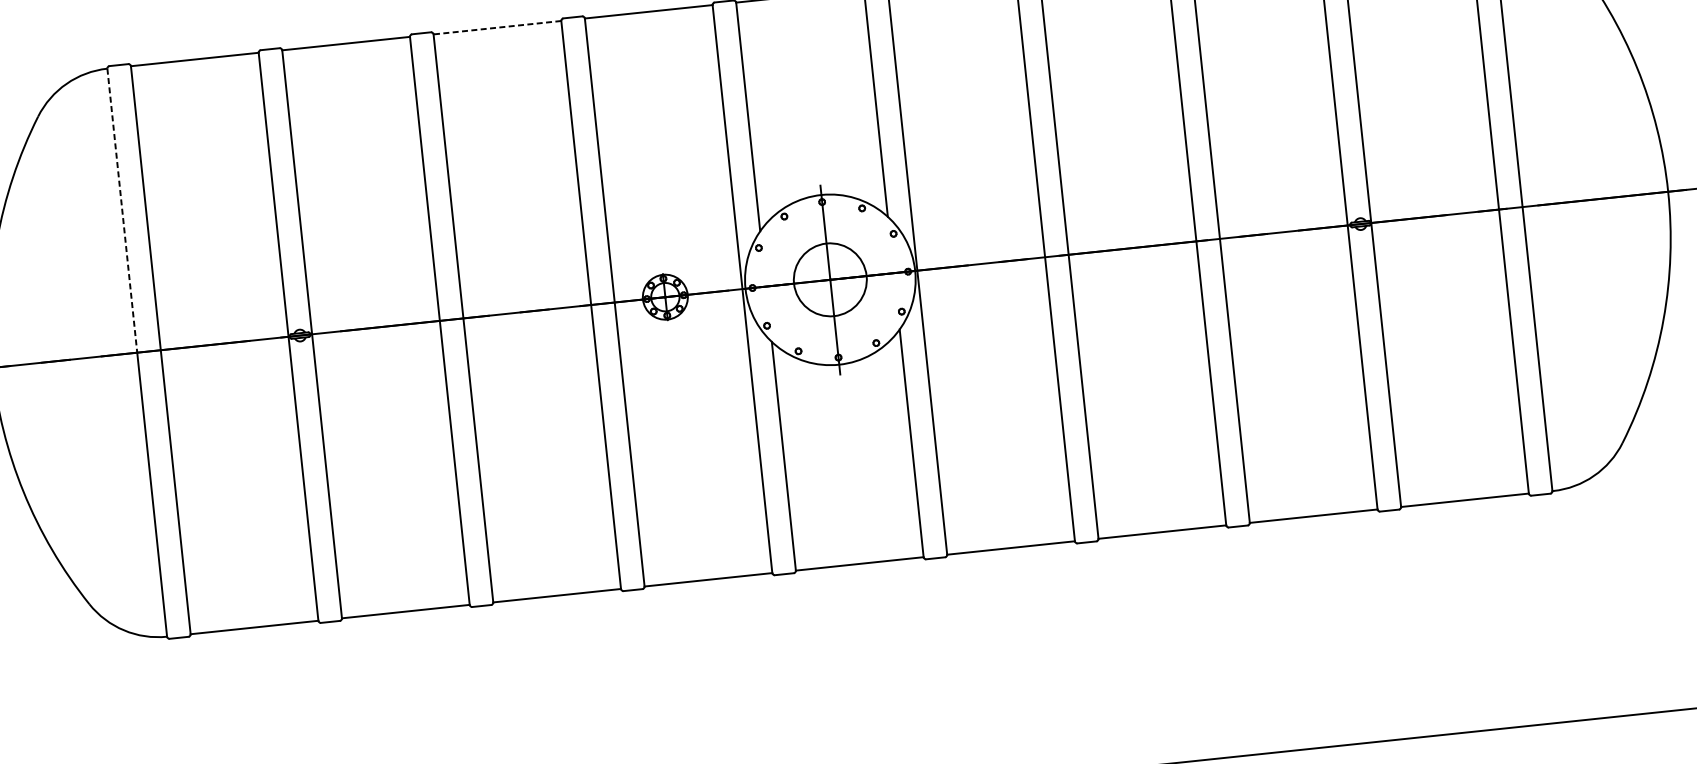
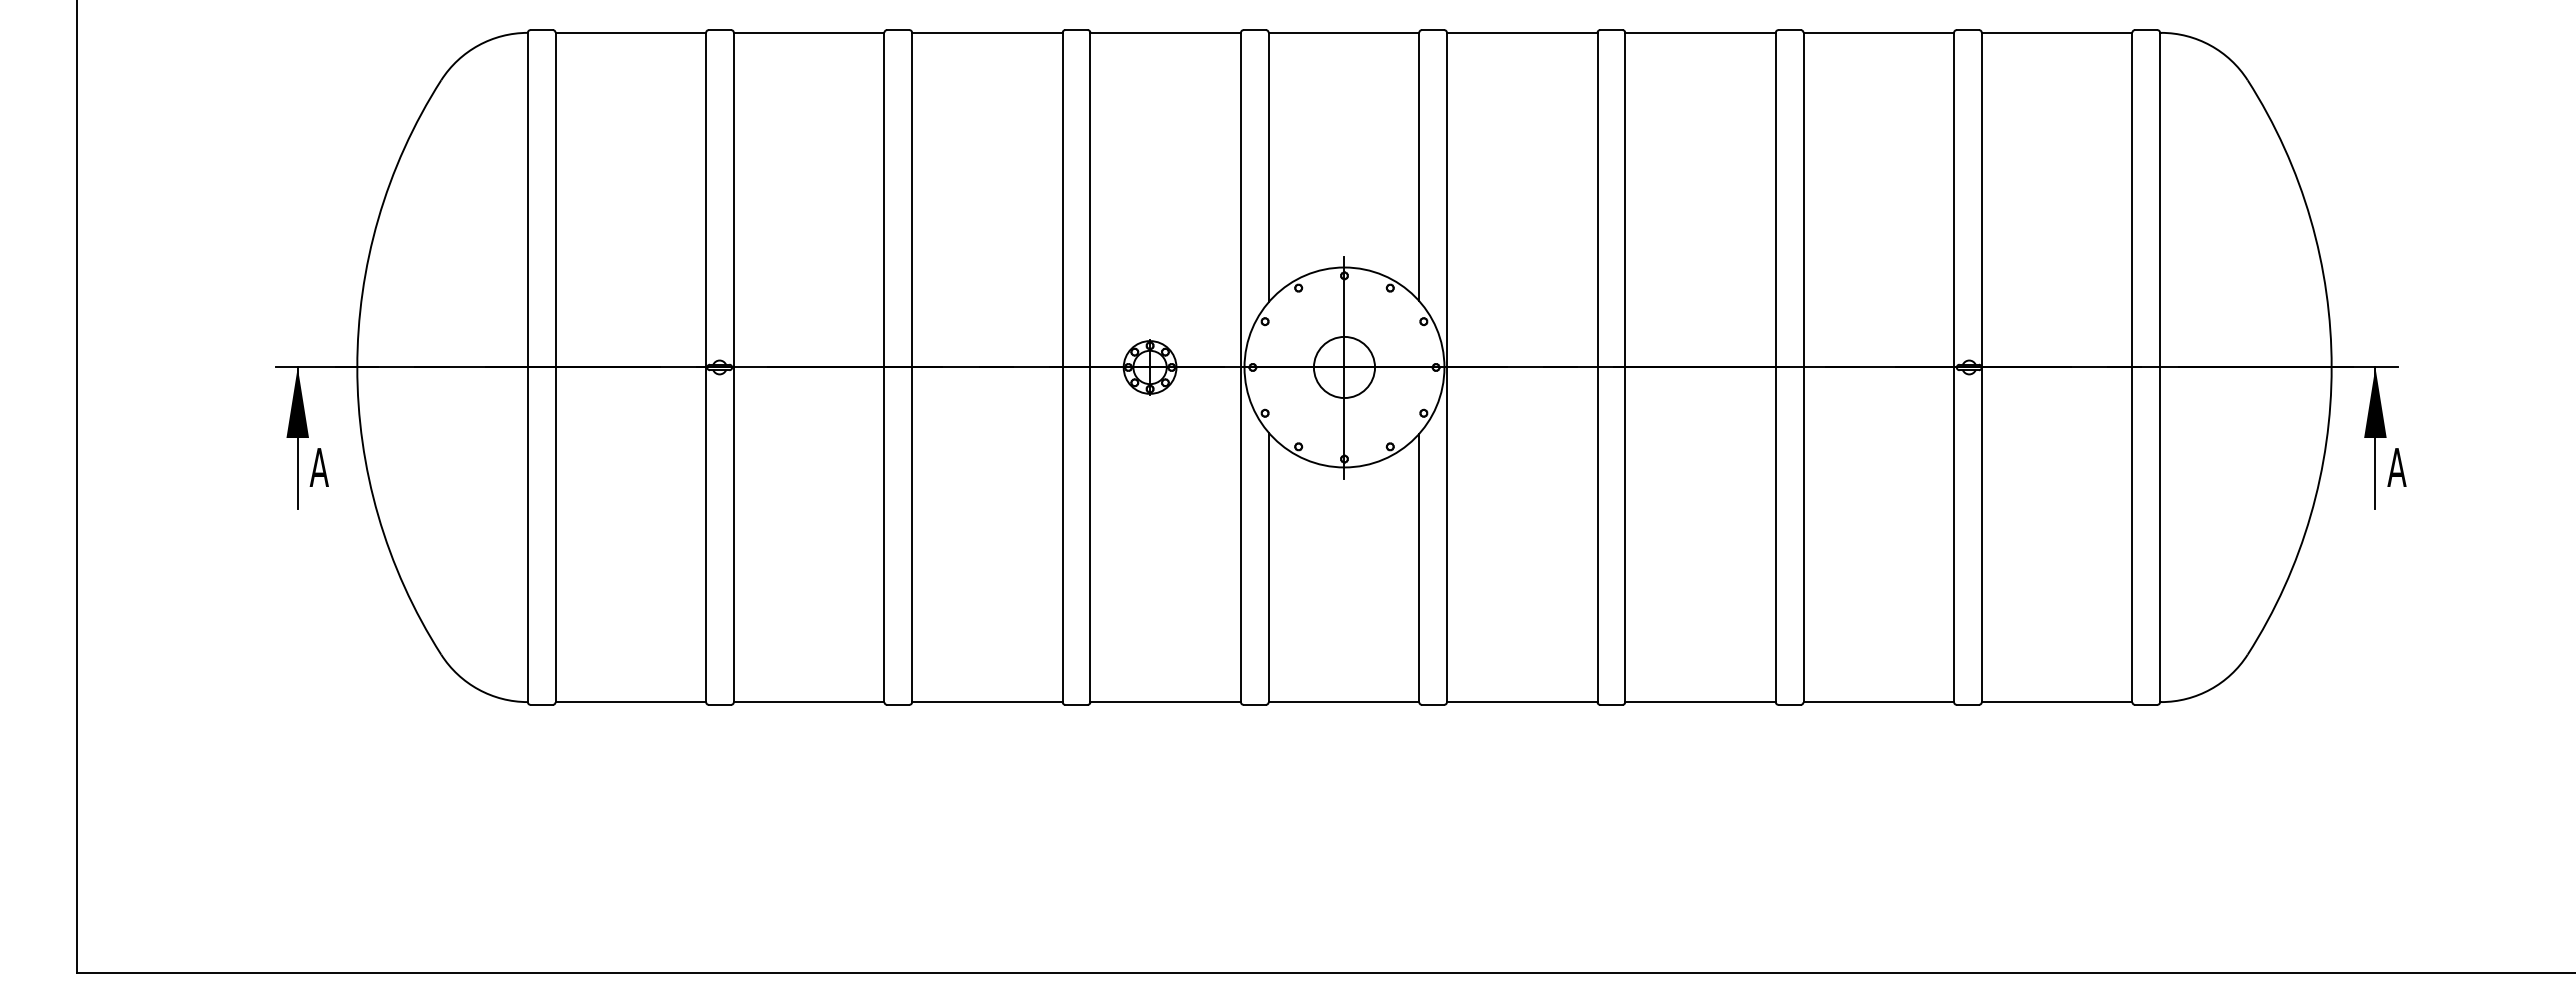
line: (496, 27) -> (986, 32), dashed -> solid
line: (122, 211) -> (527, 200), dashed -> solid
circle: (830, 279) -> (1344, 367), size x0.71

